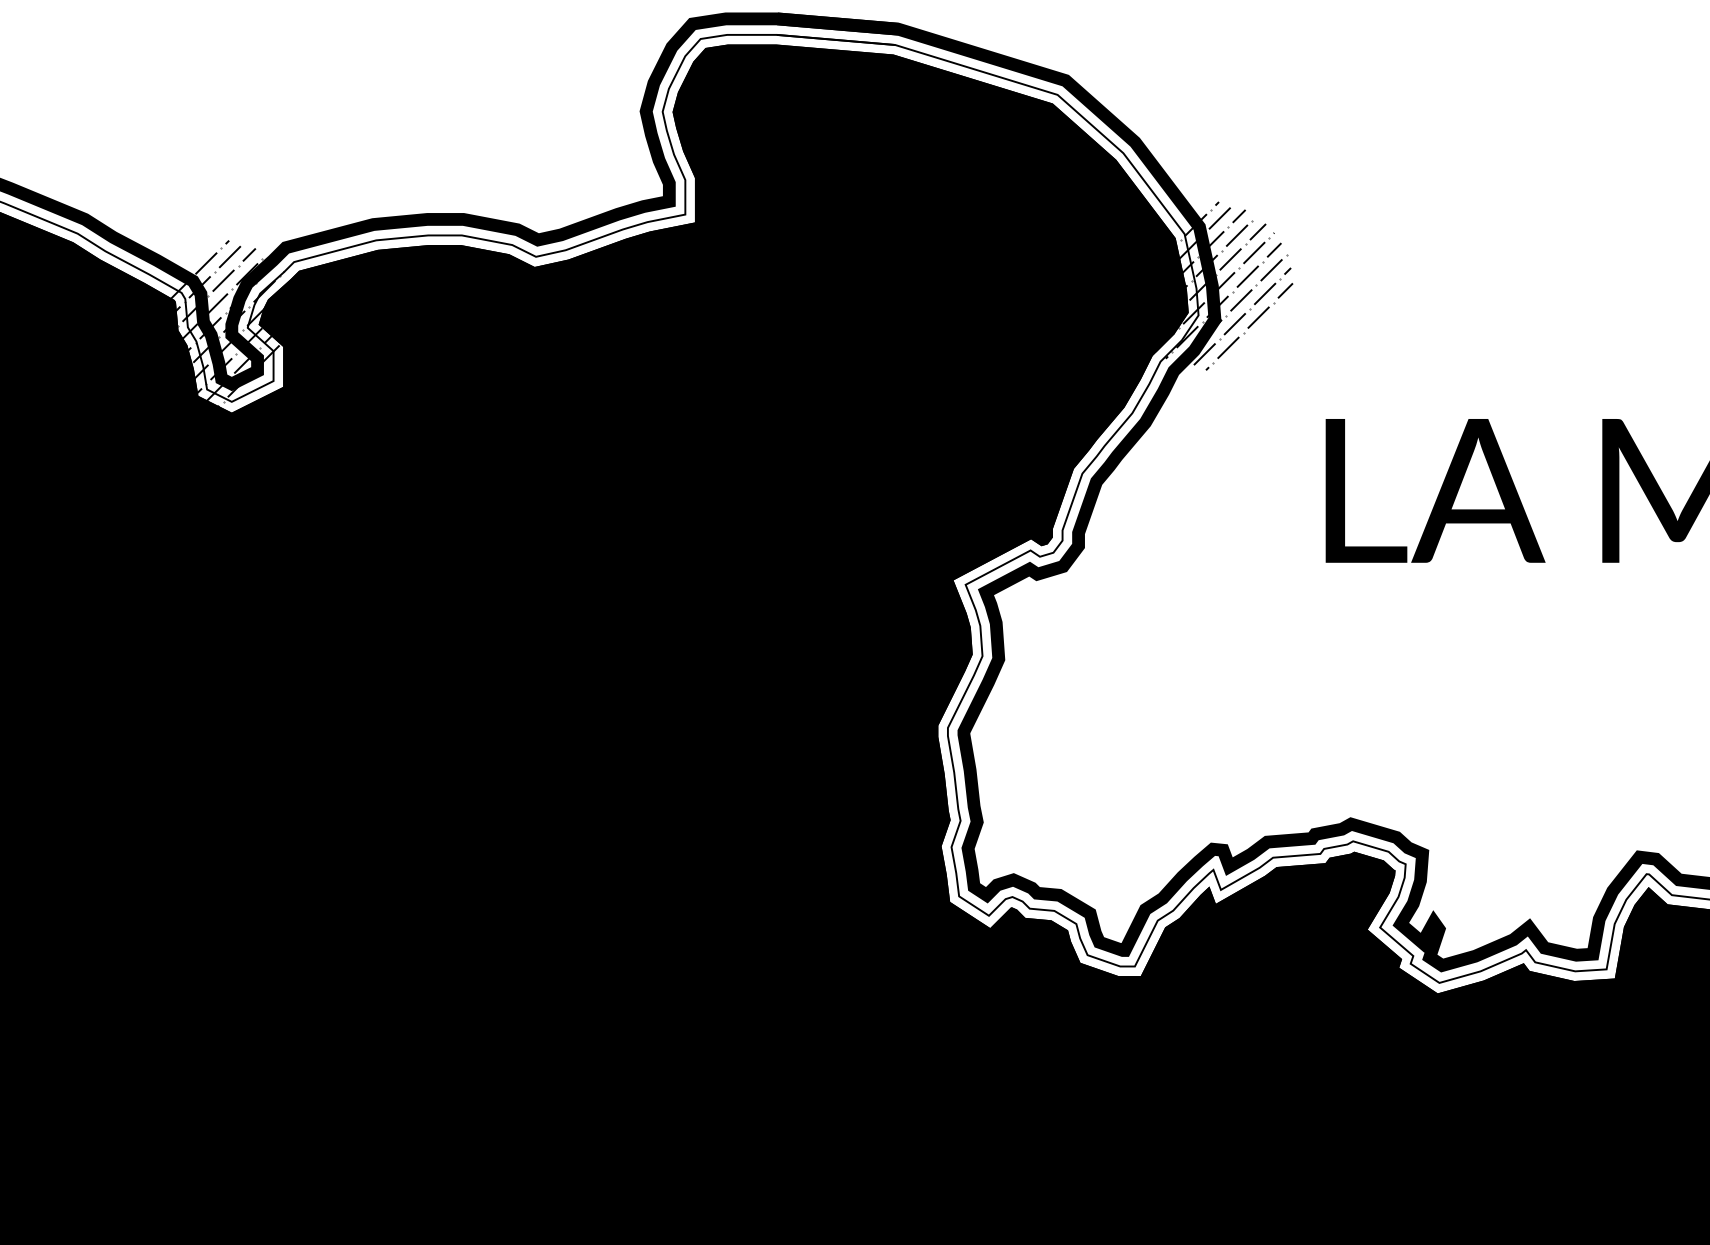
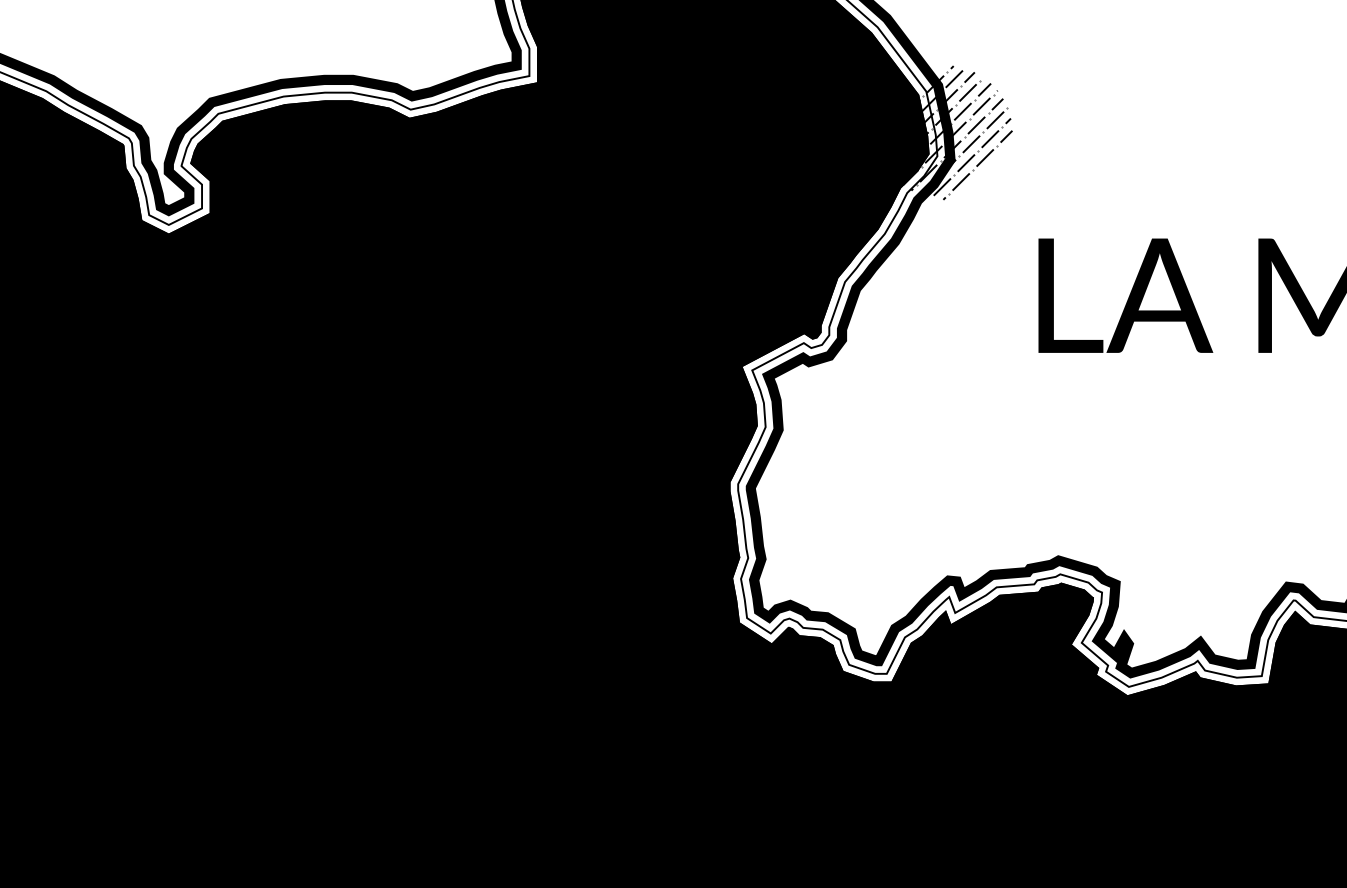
hatch: (219, 324) -> (159, 163), removed

